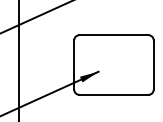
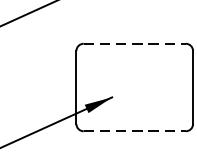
line: (113, 35) -> (134, 44), solid -> dashed
line: (113, 94) -> (134, 130), solid -> dashed

